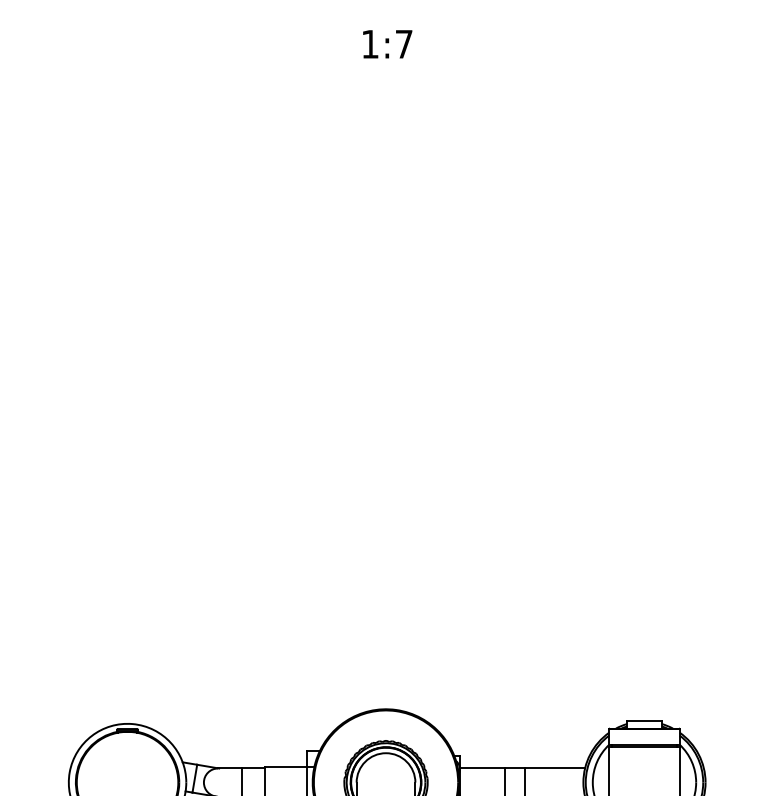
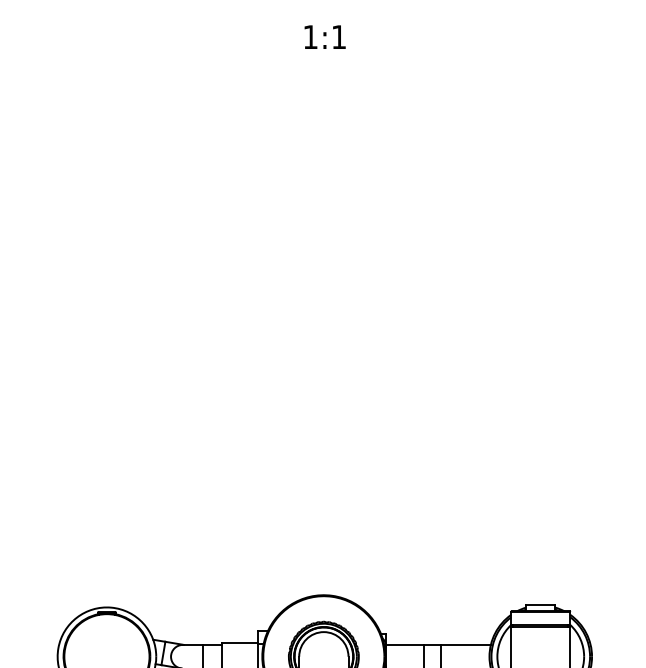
text: (403, 43) -> (338, 36), 1:7 -> 1:1

